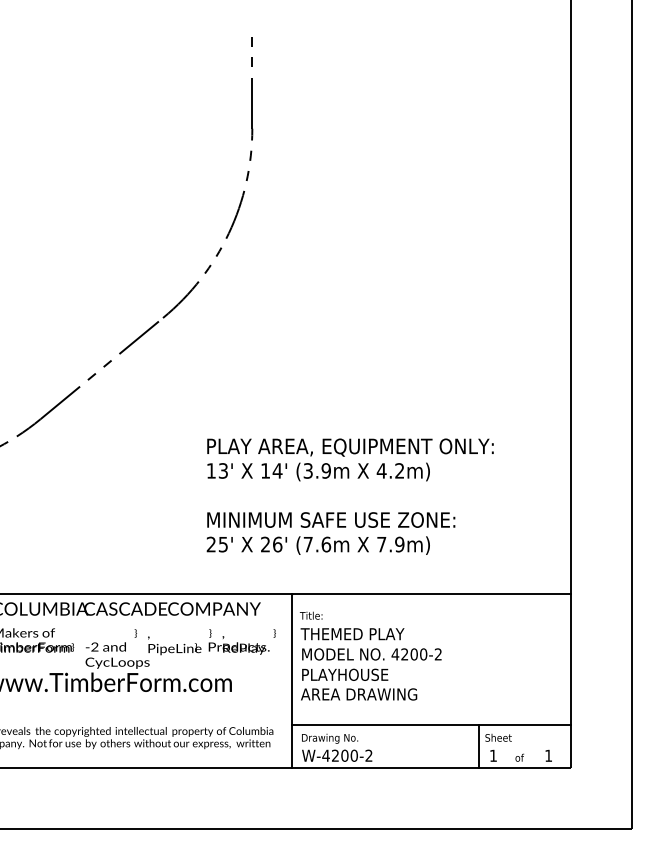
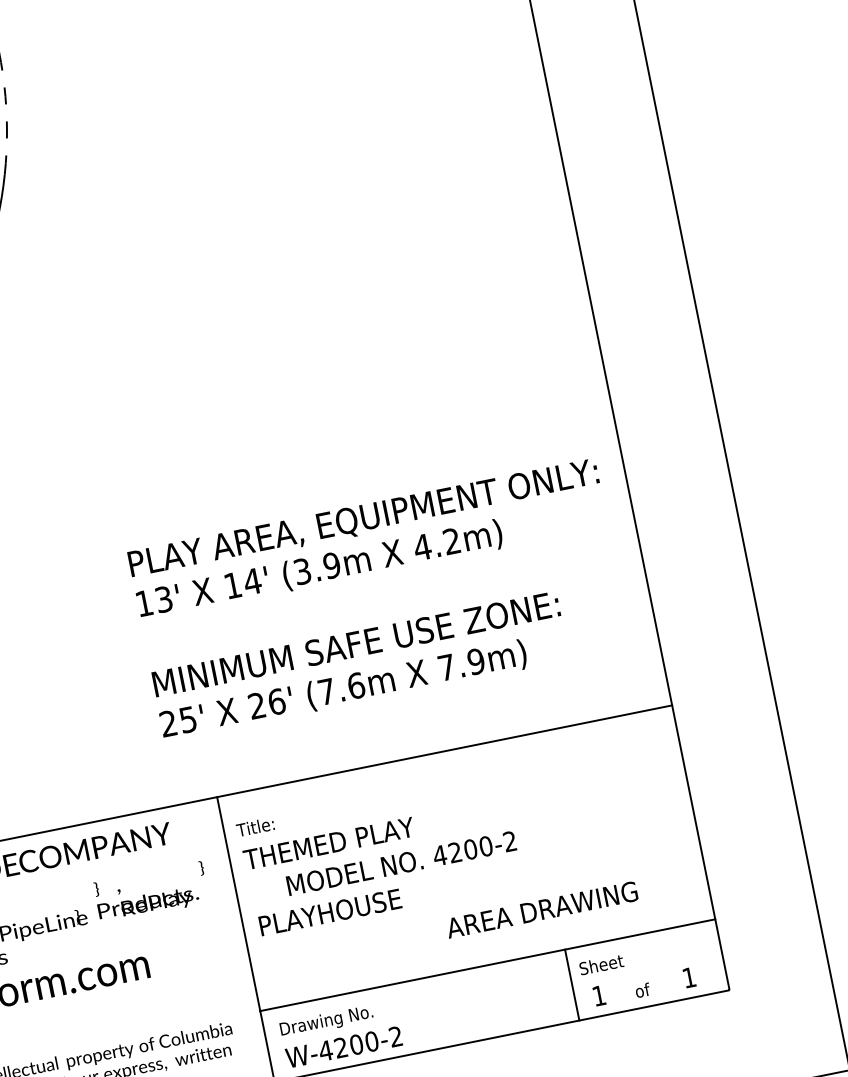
text: (349, 496) -> (378, 599), moved
text: (371, 654) -> (400, 863), moved
text: (359, 694) -> (542, 909), moved

